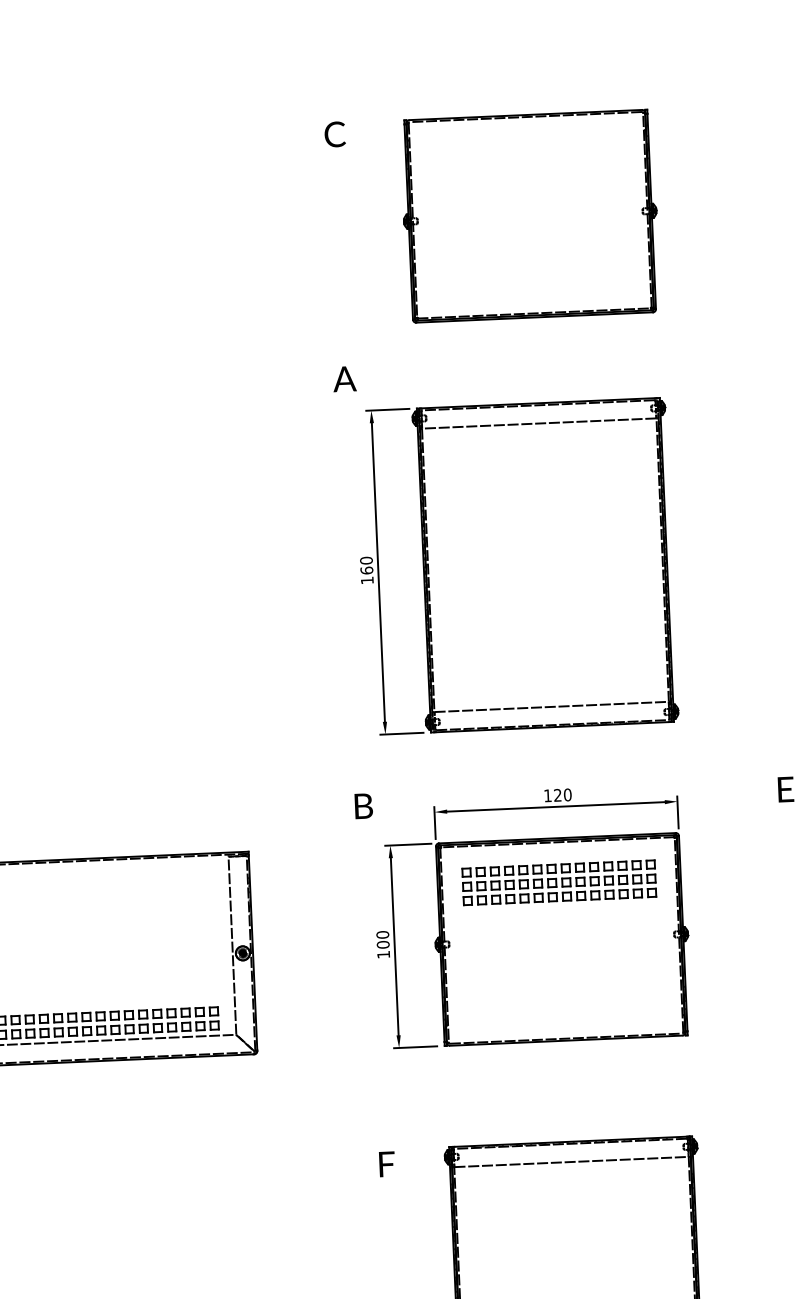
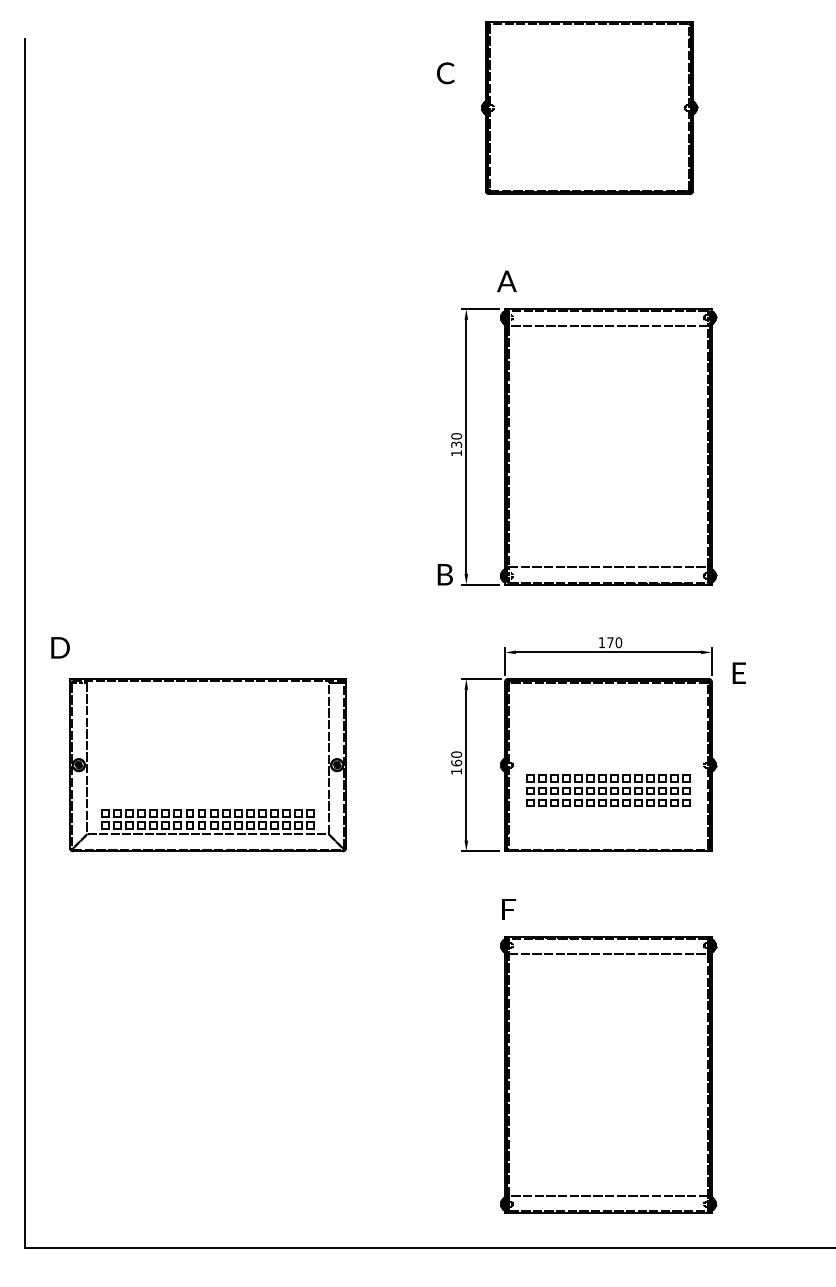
part: (530, 215) -> (589, 107), moved
text: (344, 379) -> (506, 281), moved
text: (366, 570) -> (456, 444), 160 -> 130
text: (784, 788) -> (738, 672), moved
text: (557, 795) -> (610, 642), 120 -> 170
text: (362, 806) -> (444, 574), moved
part: (559, 882) -> (608, 790), moved
text: (383, 944) -> (456, 762), 100 -> 160
text: (386, 1164) -> (508, 909), moved

